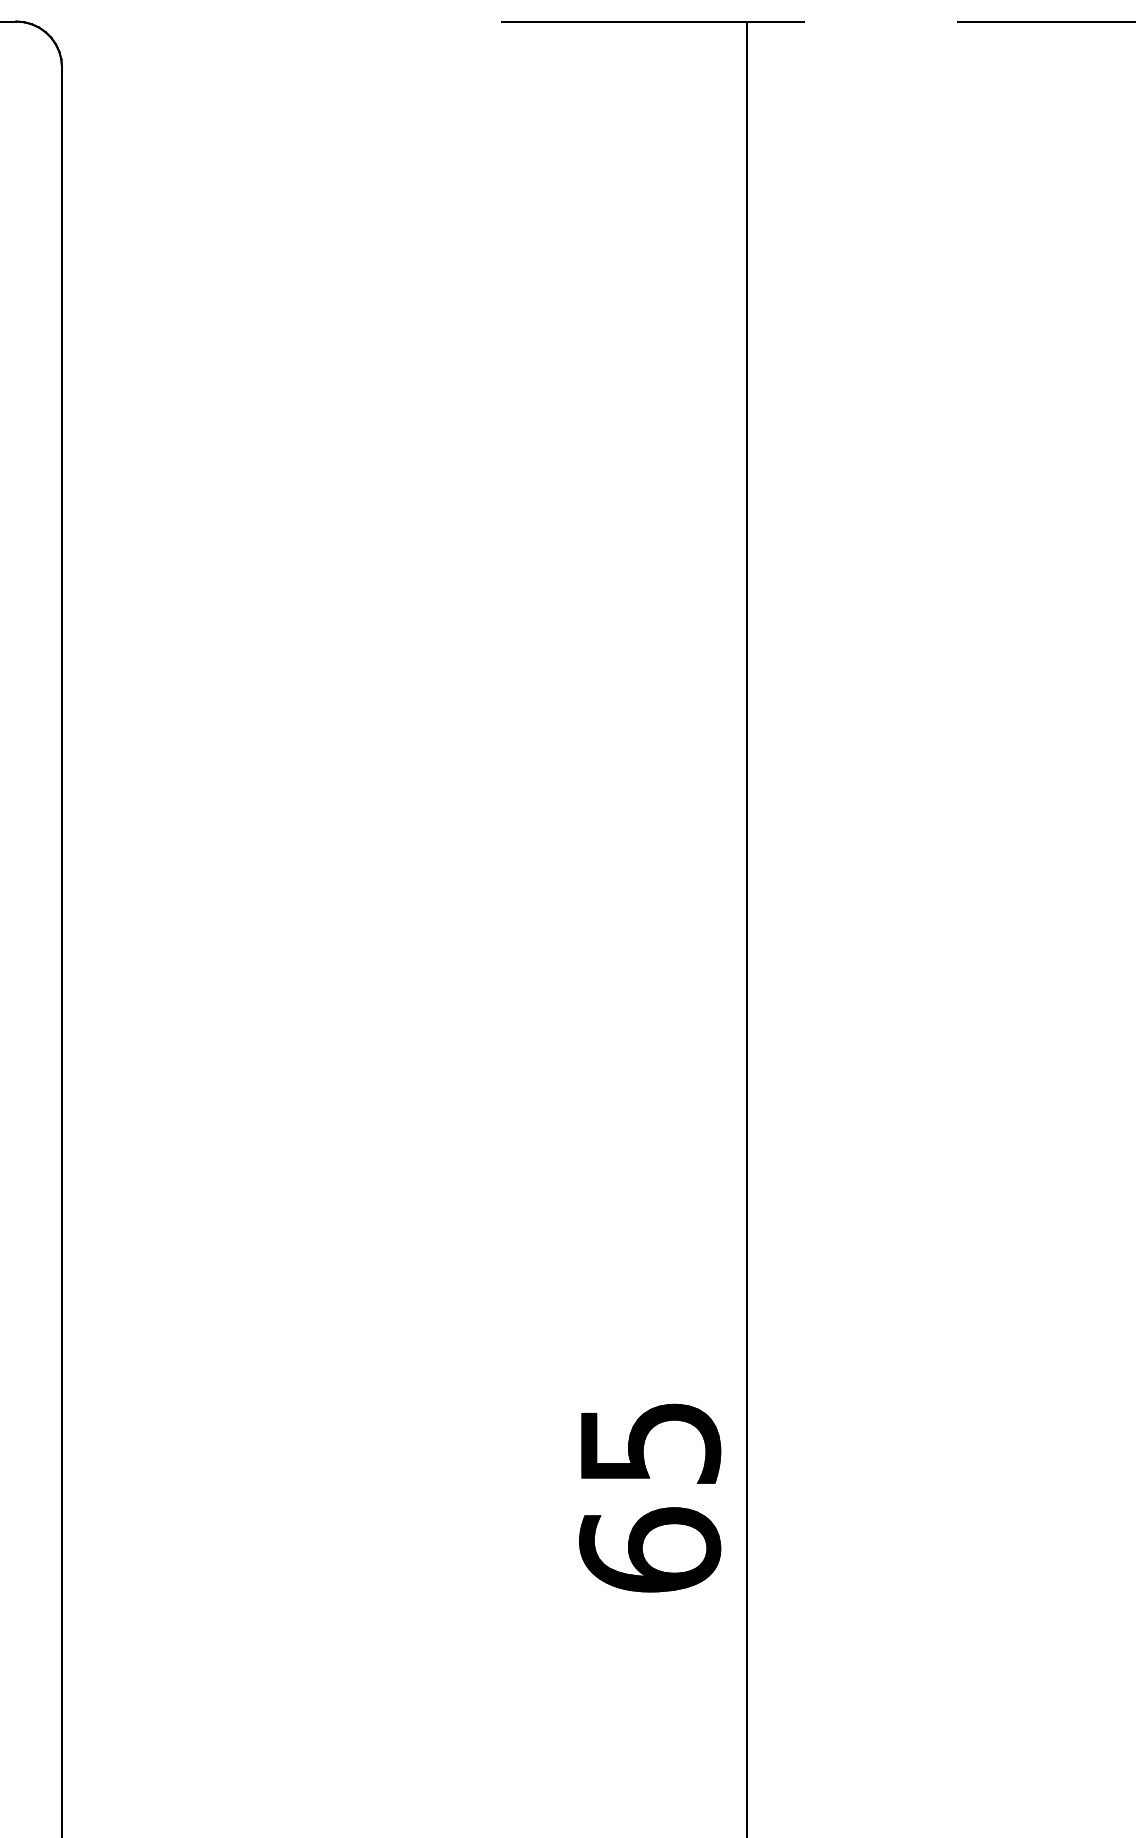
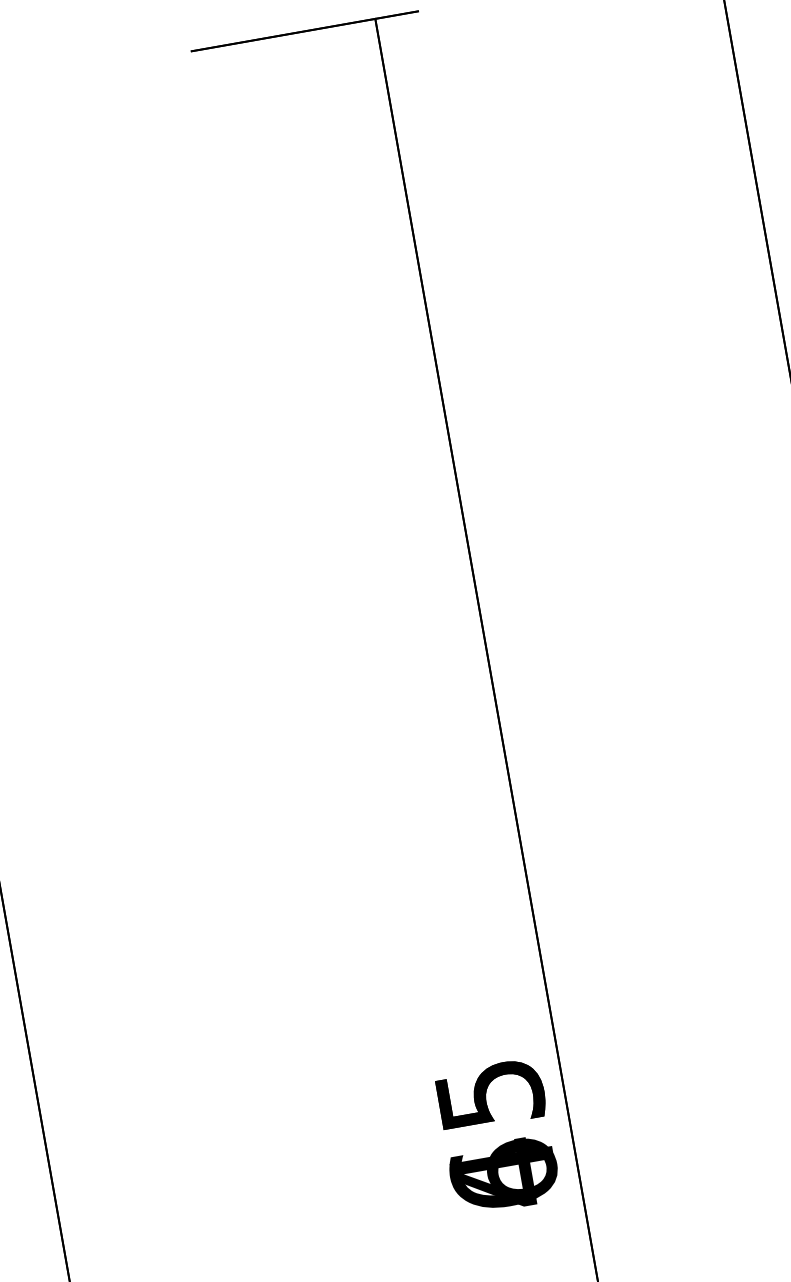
text: (650, 1550) -> (504, 1174), 65 -> 45

